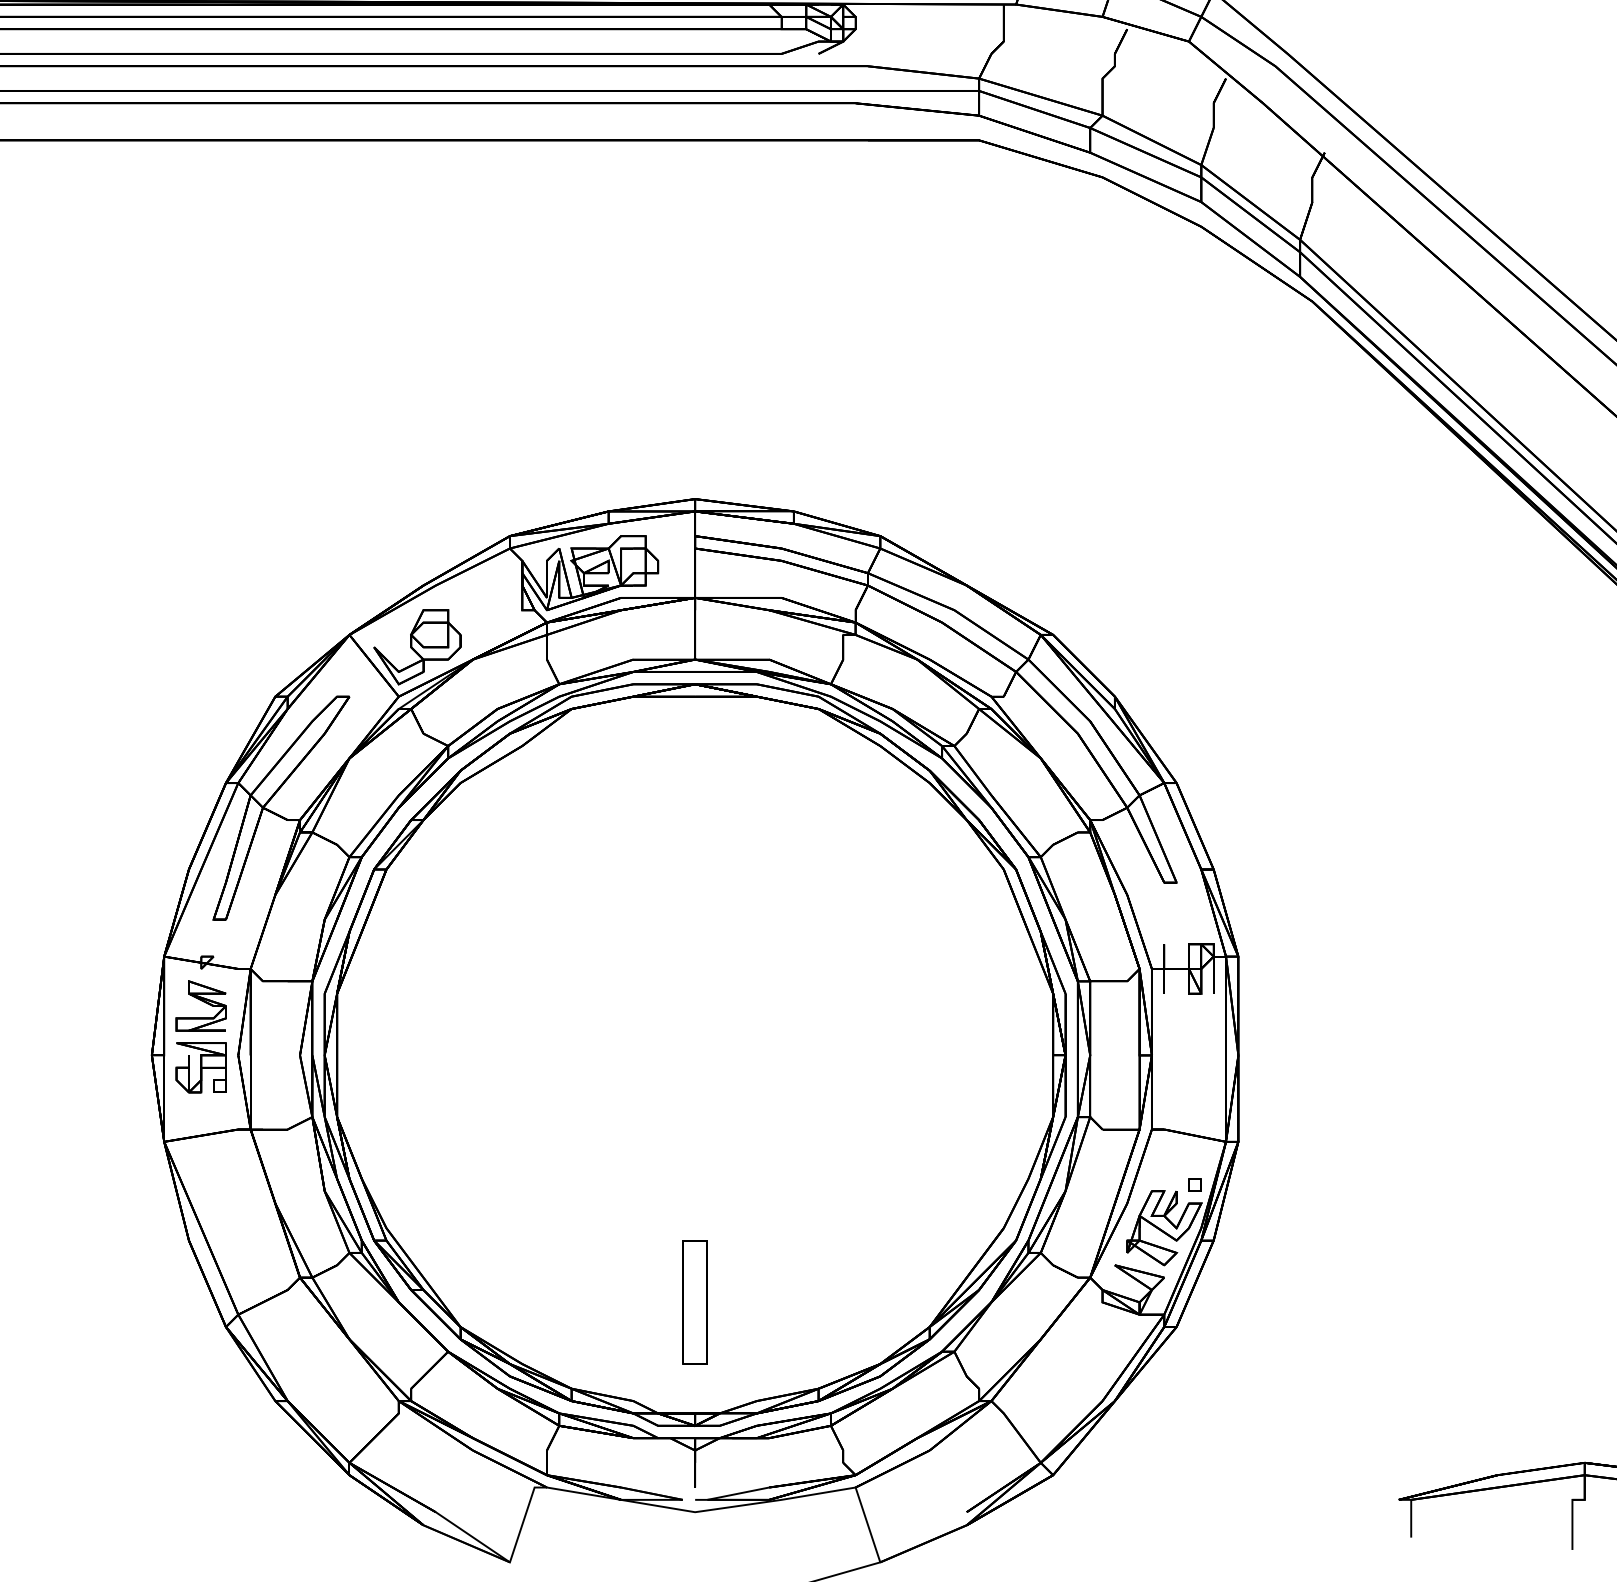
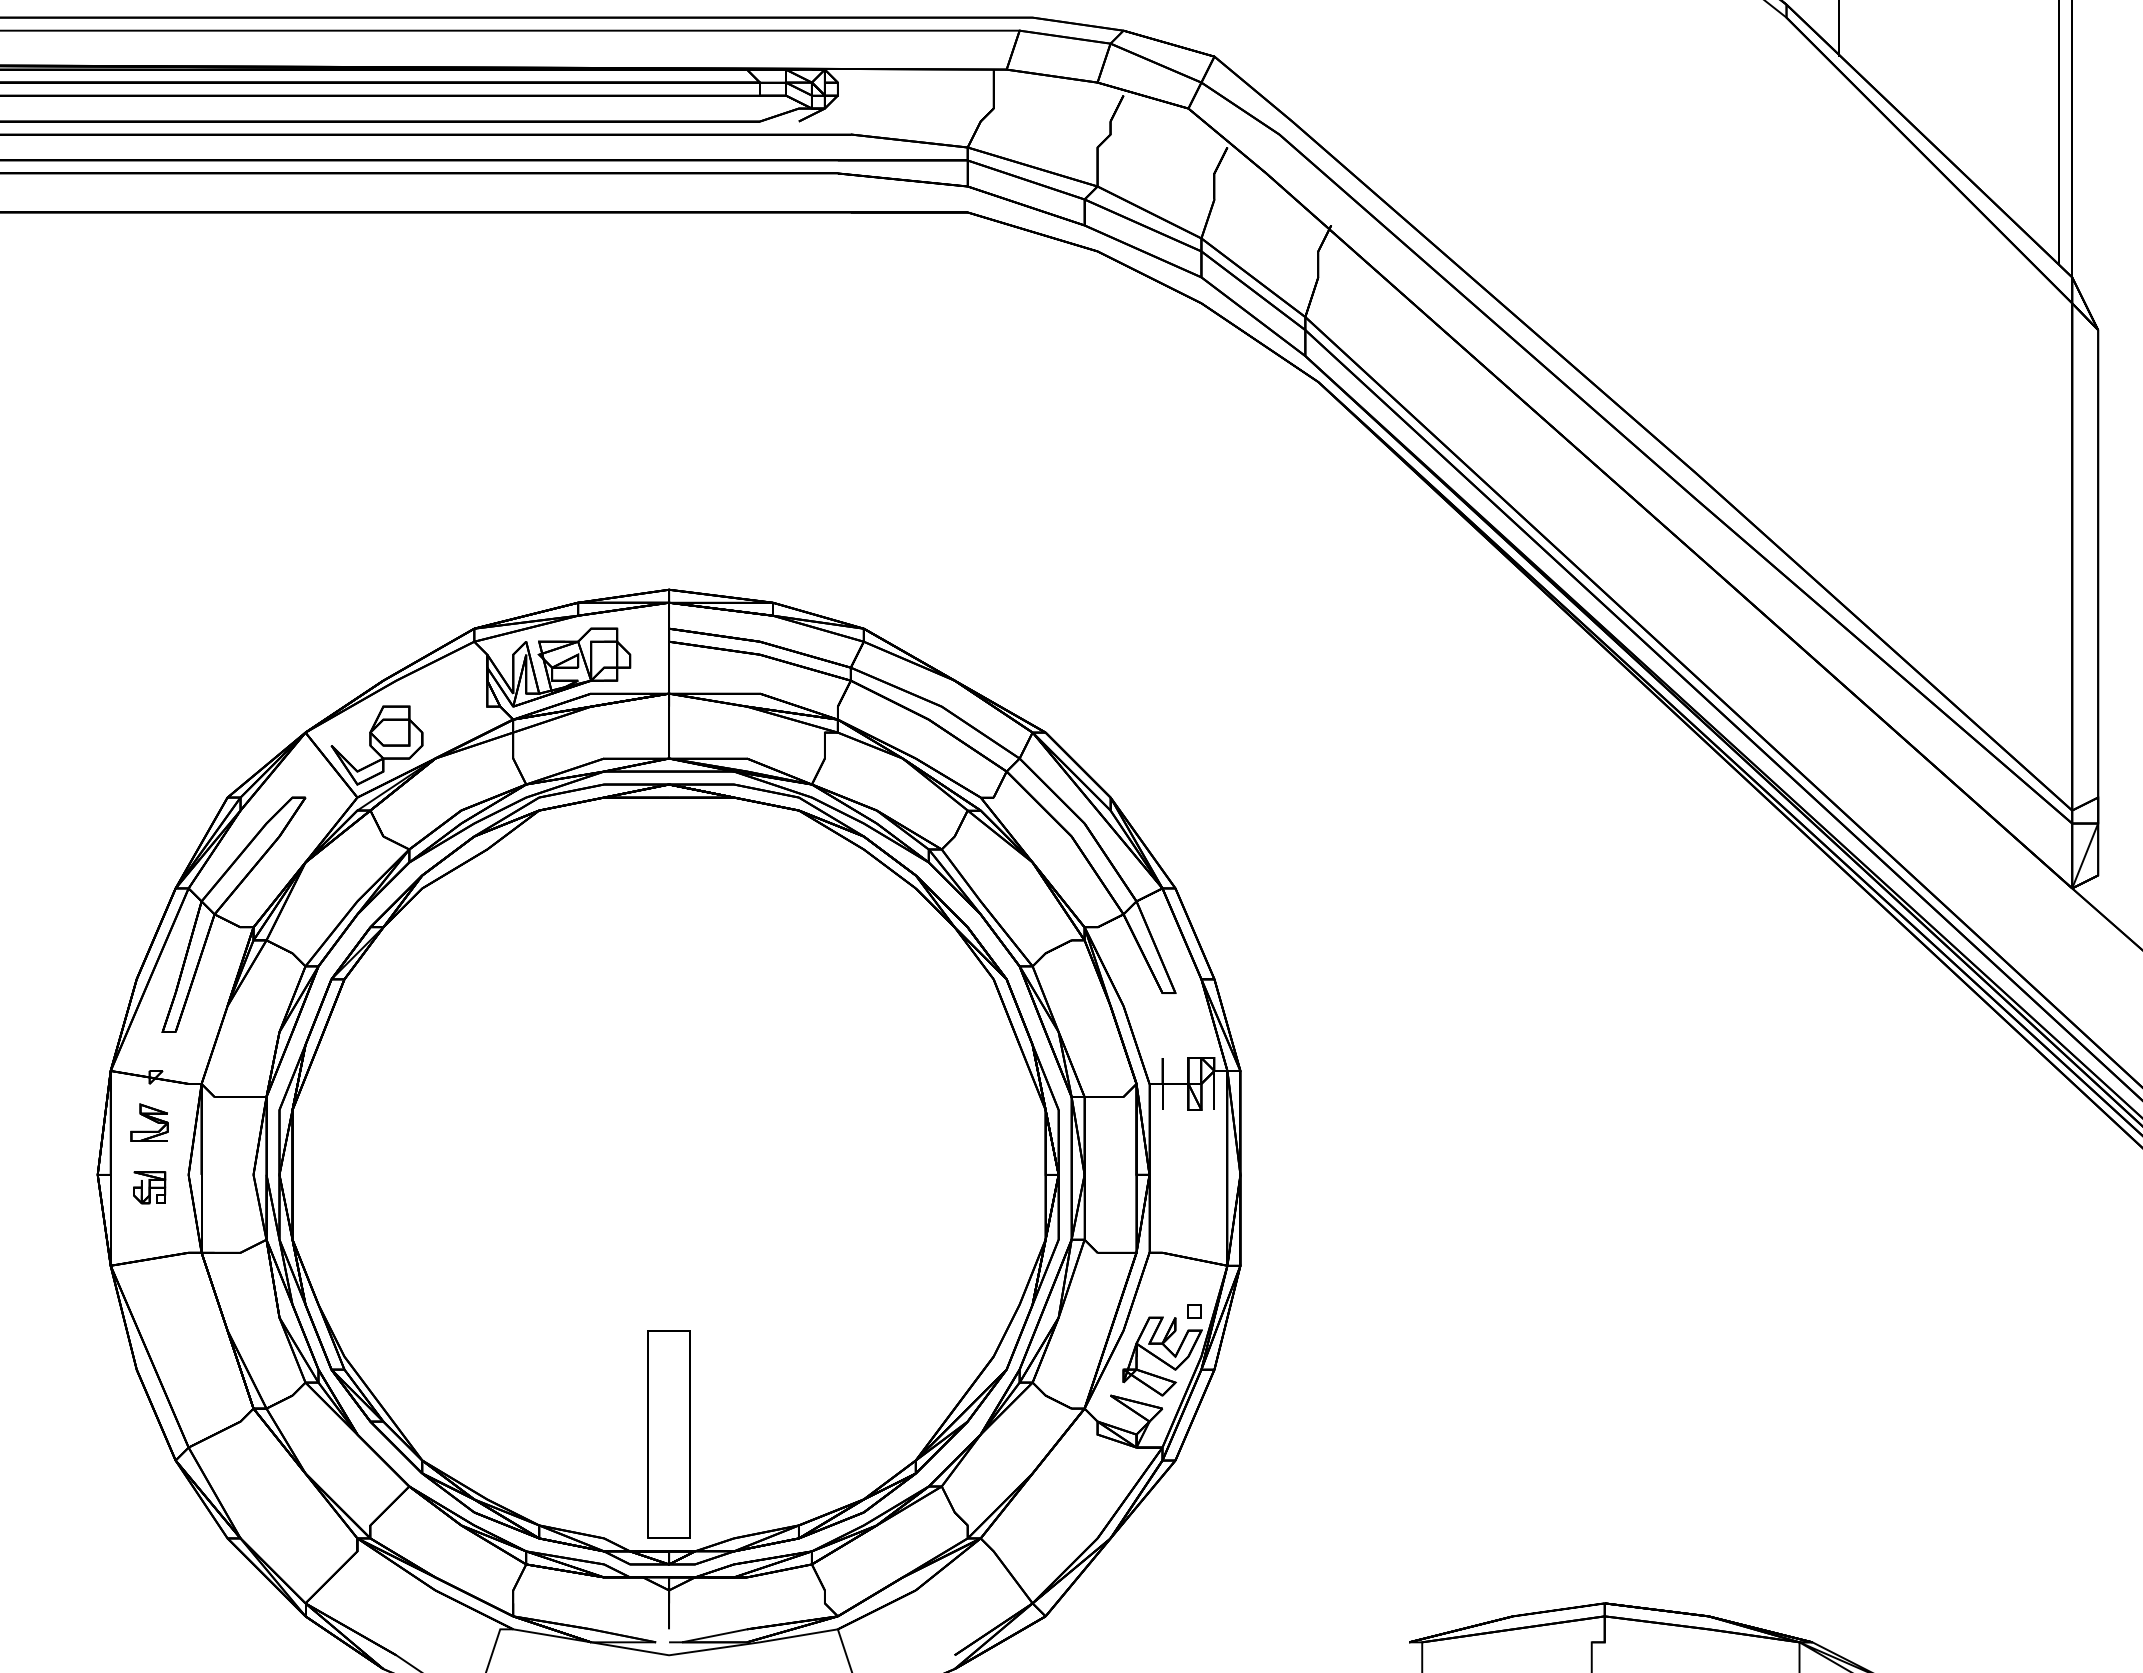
part: (201, 1005) -> (149, 1122), size x0.7
part: (201, 1067) -> (149, 1187), size x0.6
part: (694, 1302) -> (668, 1434), size x1.6

